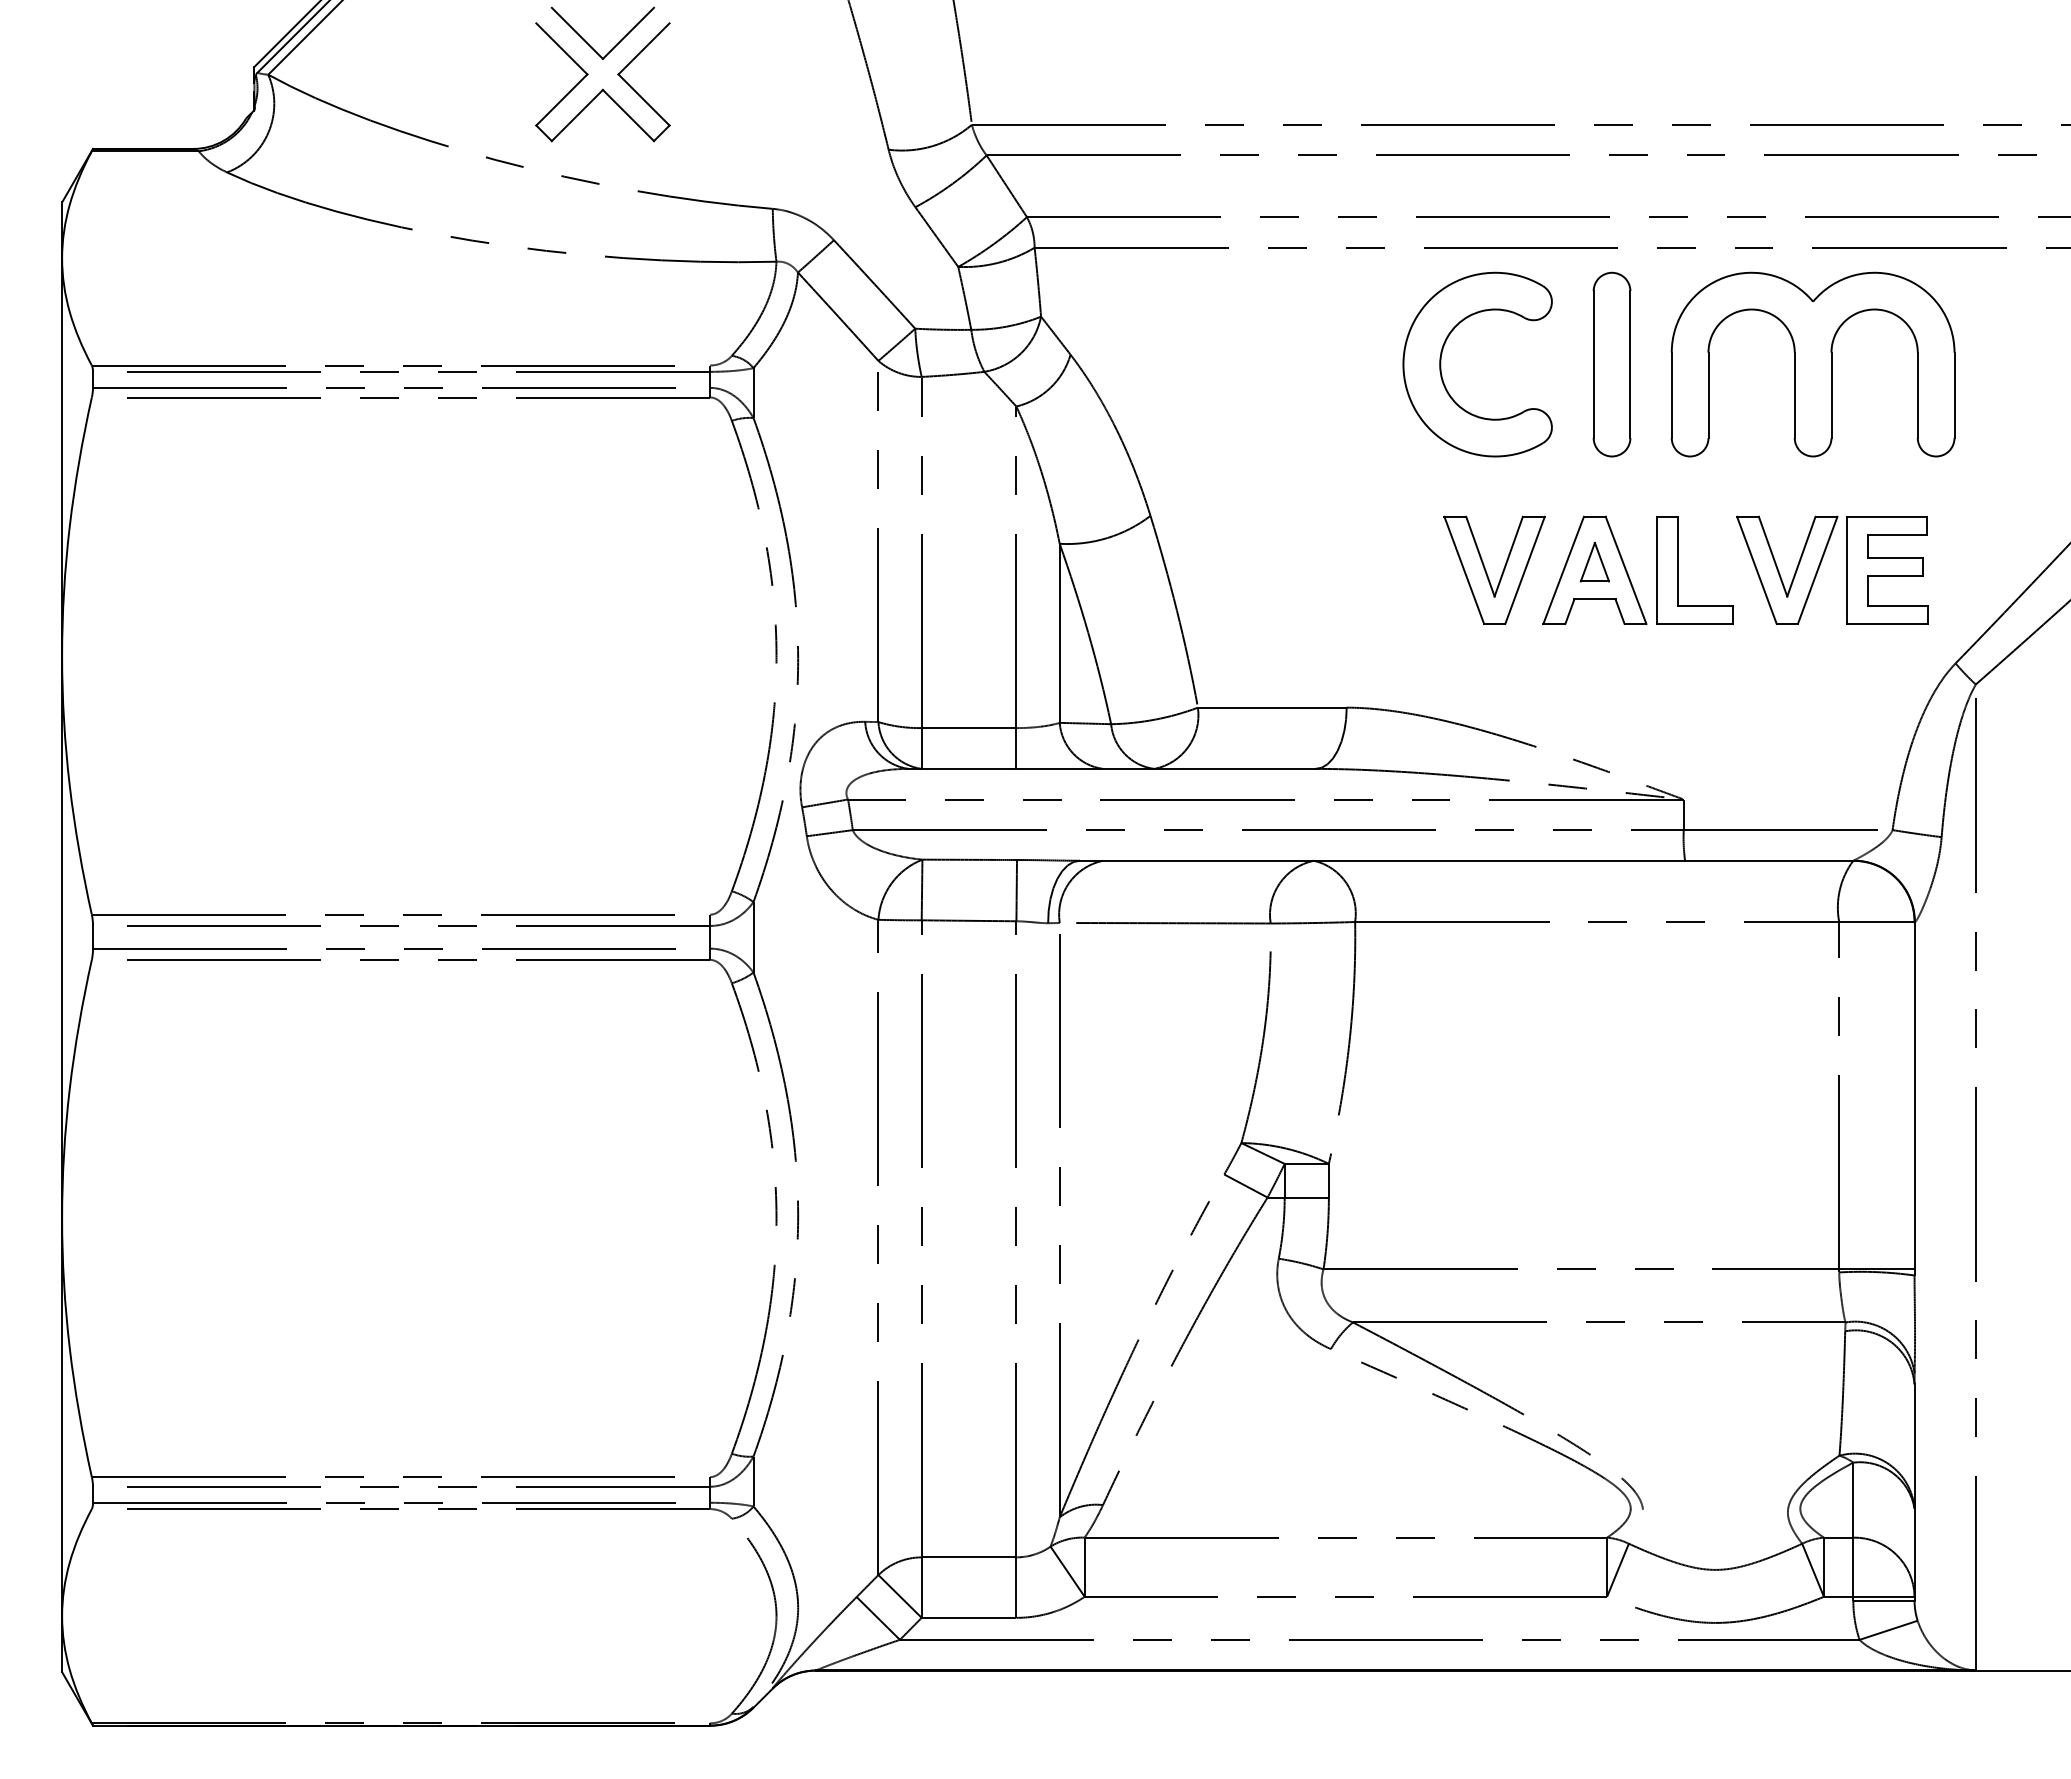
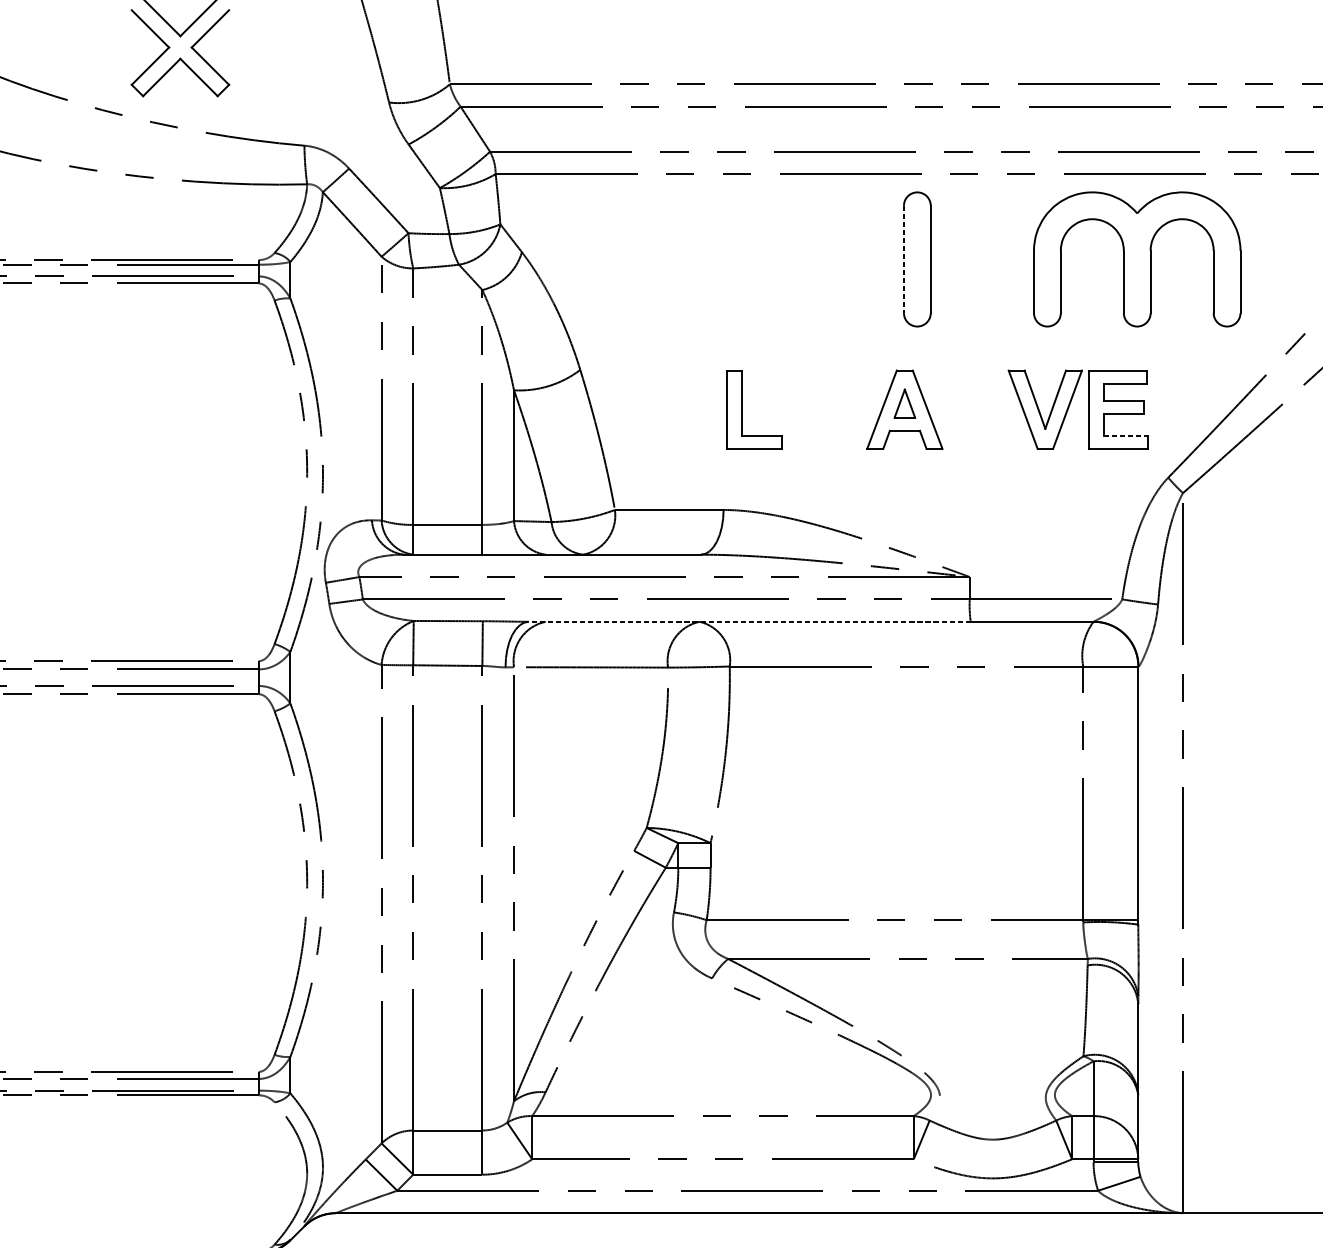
part: (1441, 364) -> (792, 259), removed
part: (1812, 364) -> (1136, 259), moved
line: (1593, 365) -> (903, 260), solid -> dashed
part: (1486, 570) -> (825, 409), removed
part: (1678, 570) -> (742, 409), moved
line: (1898, 606) -> (1126, 436), solid -> dashed
line: (1382, 860) -> (749, 621), solid -> dashed

